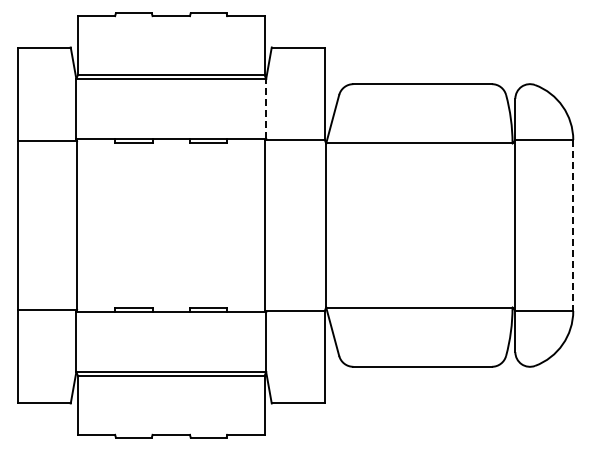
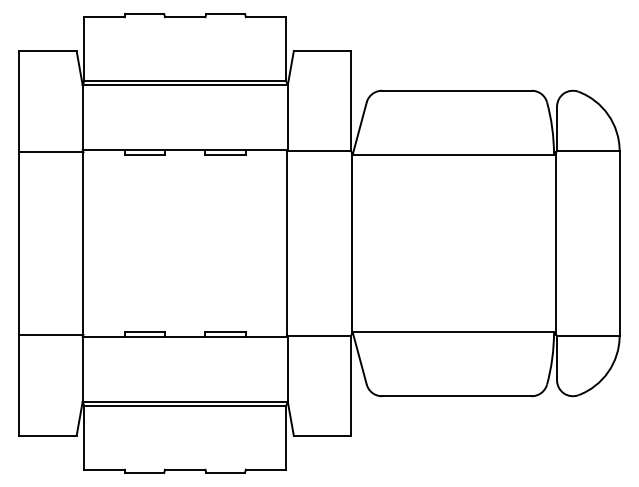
line: (266, 108) -> (288, 117), dashed -> solid
line: (573, 225) -> (619, 243), dashed -> solid

